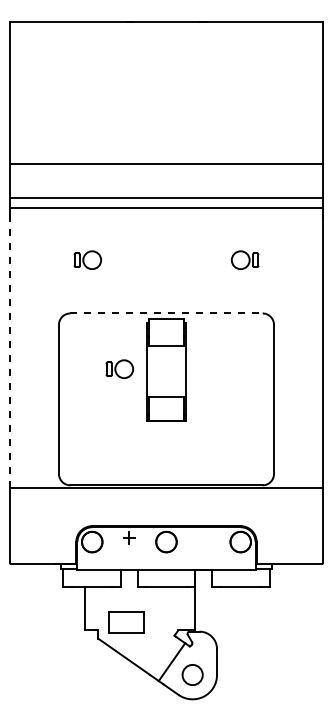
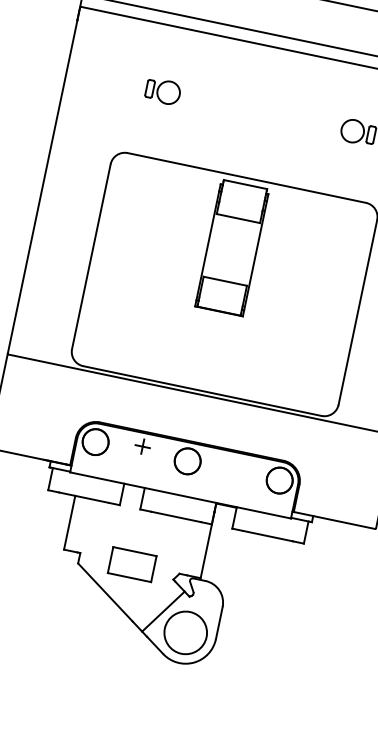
line: (166, 313) -> (246, 178), dashed -> solid
line: (10, 347) -> (44, 179), dashed -> solid
part: (119, 368) -> (174, 234), removed
part: (126, 622) -> (132, 564), moved
circle: (192, 674) -> (185, 632), size x1.67

